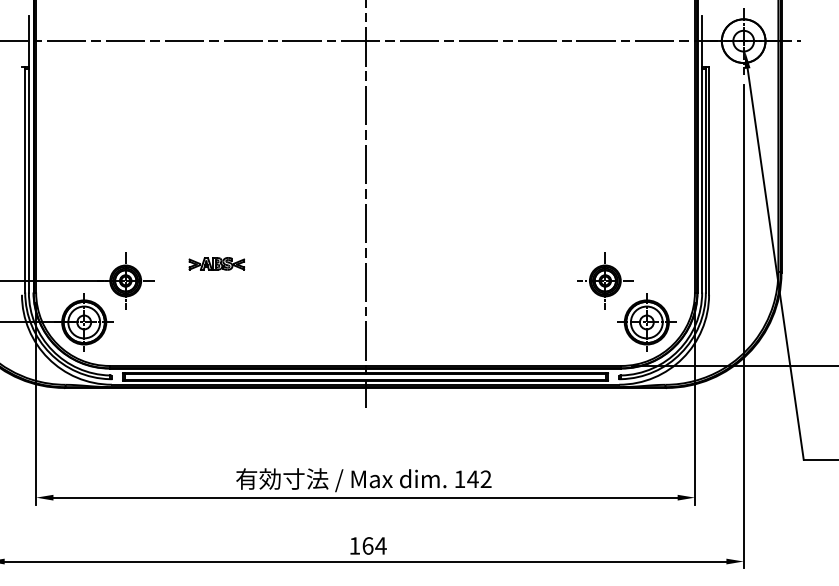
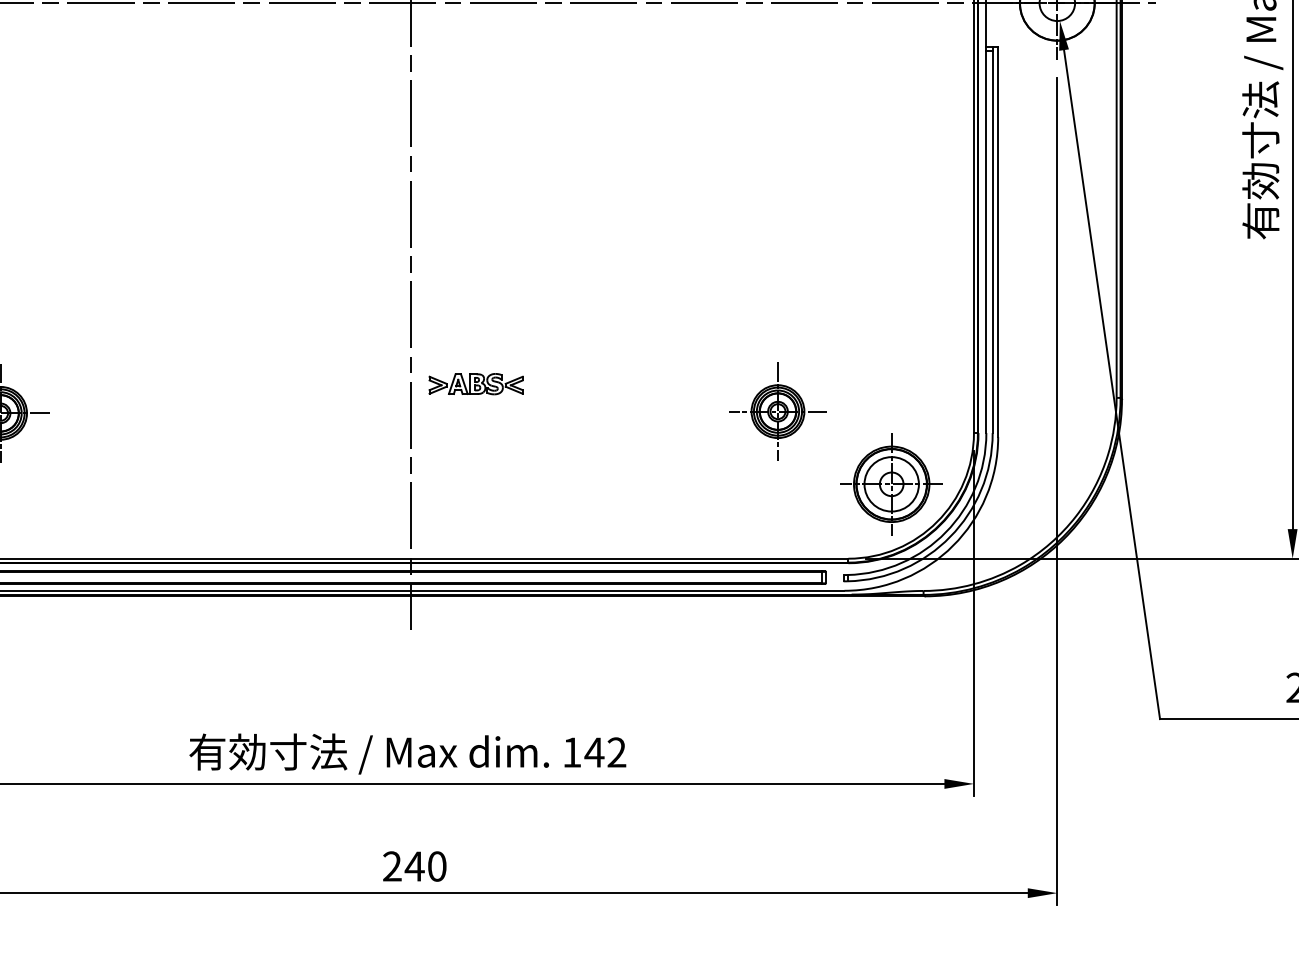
part: (216, 263) -> (475, 383), moved
part: (605, 280) -> (778, 410), moved
text: (367, 545) -> (414, 865), 164 -> 240

